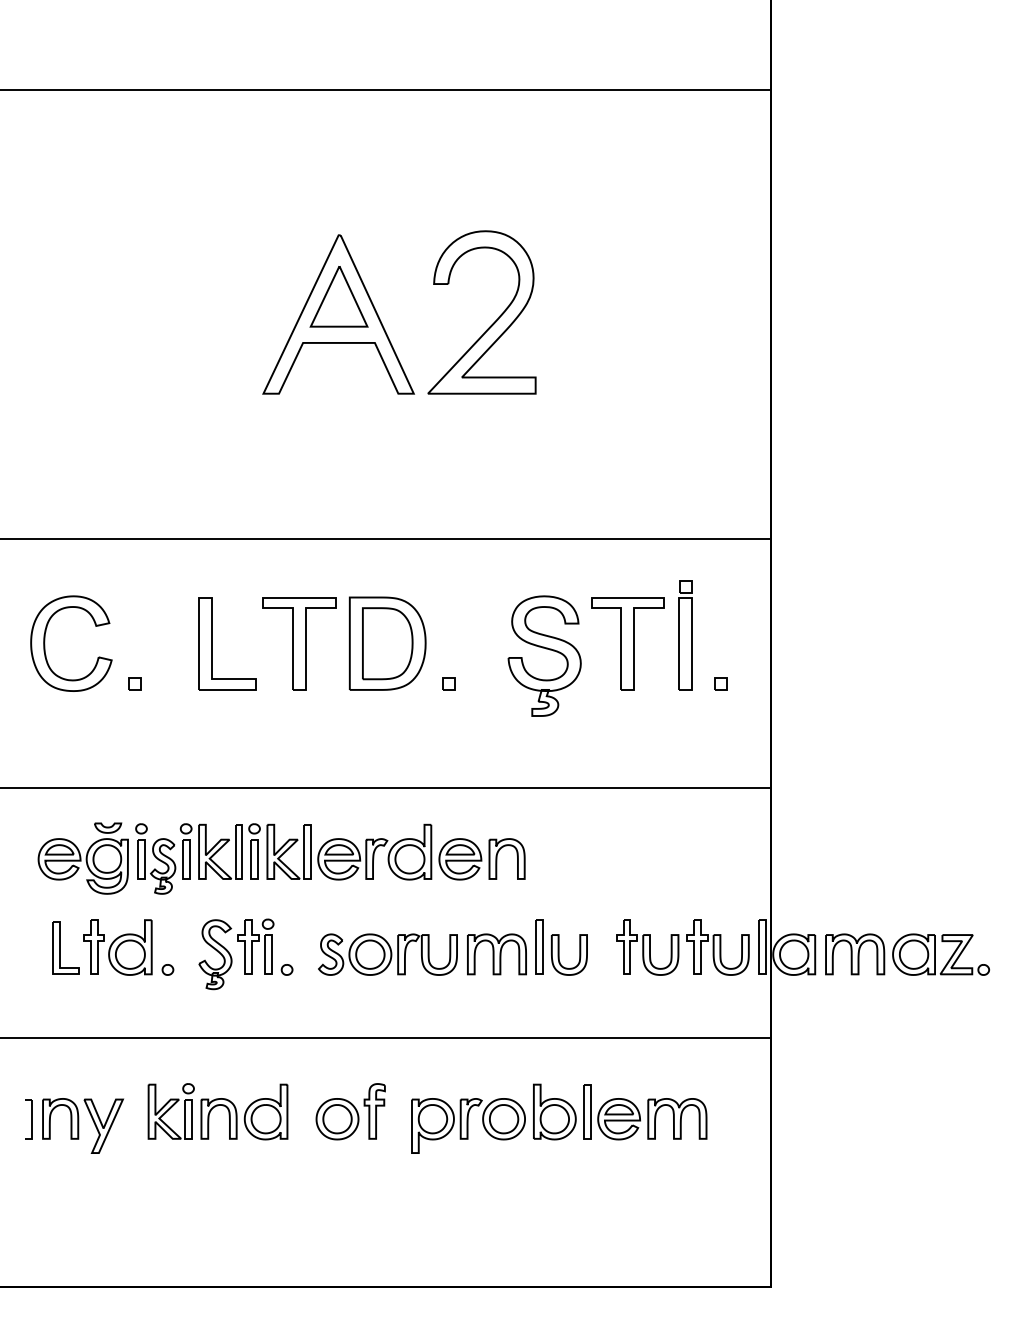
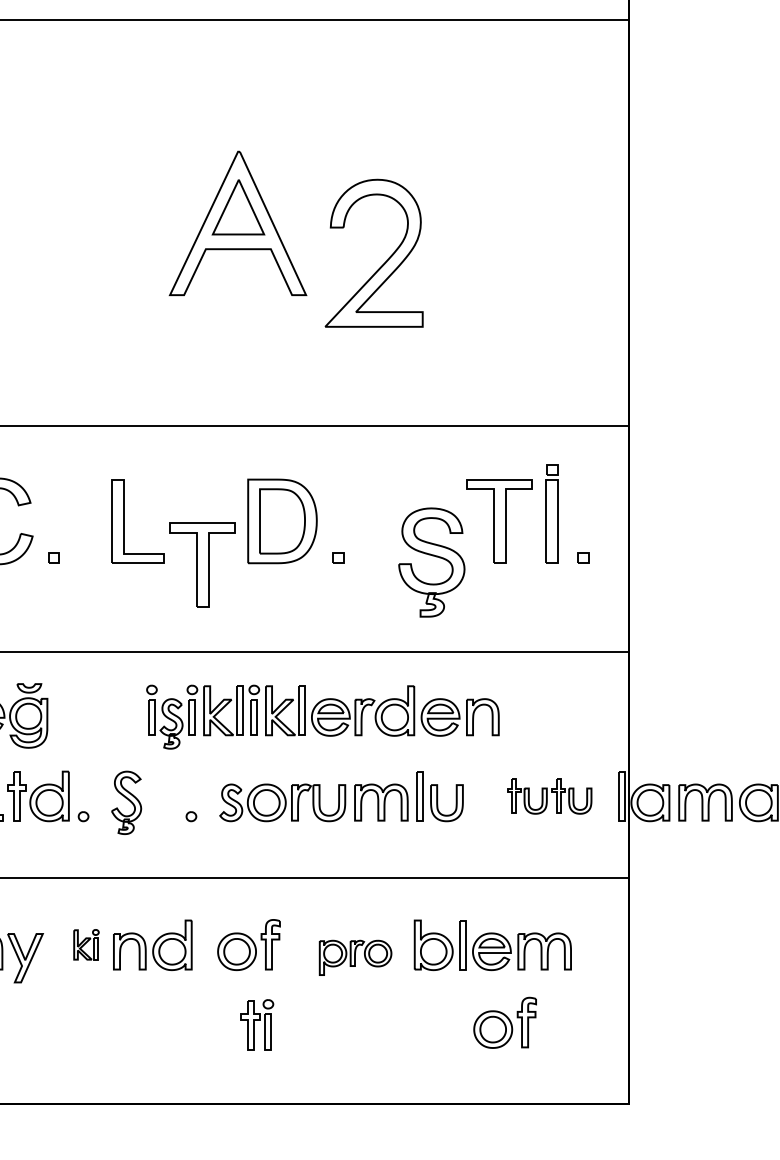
part: (492, 323) -> (383, 263), moved
part: (299, 643) -> (202, 564), moved
part: (546, 649) -> (433, 556), moved
part: (330, 858) -> (323, 716), moved
part: (255, 946) -> (256, 1024), moved
part: (682, 947) -> (549, 796), size x0.7
part: (170, 1111) -> (85, 944), size x0.6
part: (468, 1125) -> (355, 957), size x0.7
part: (633, 1197) -> (504, 1022), added

